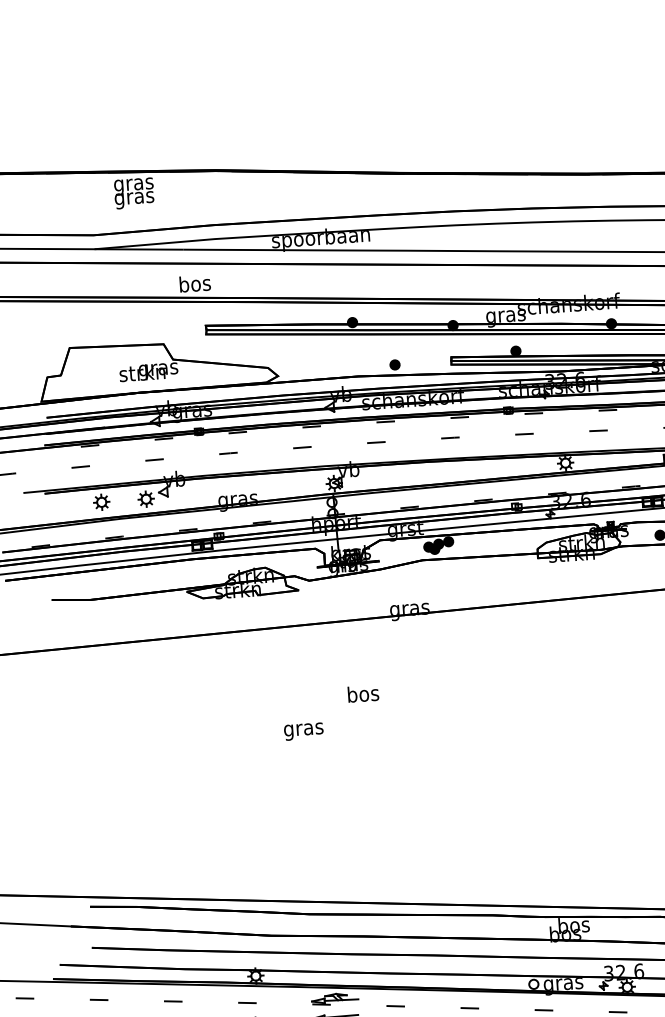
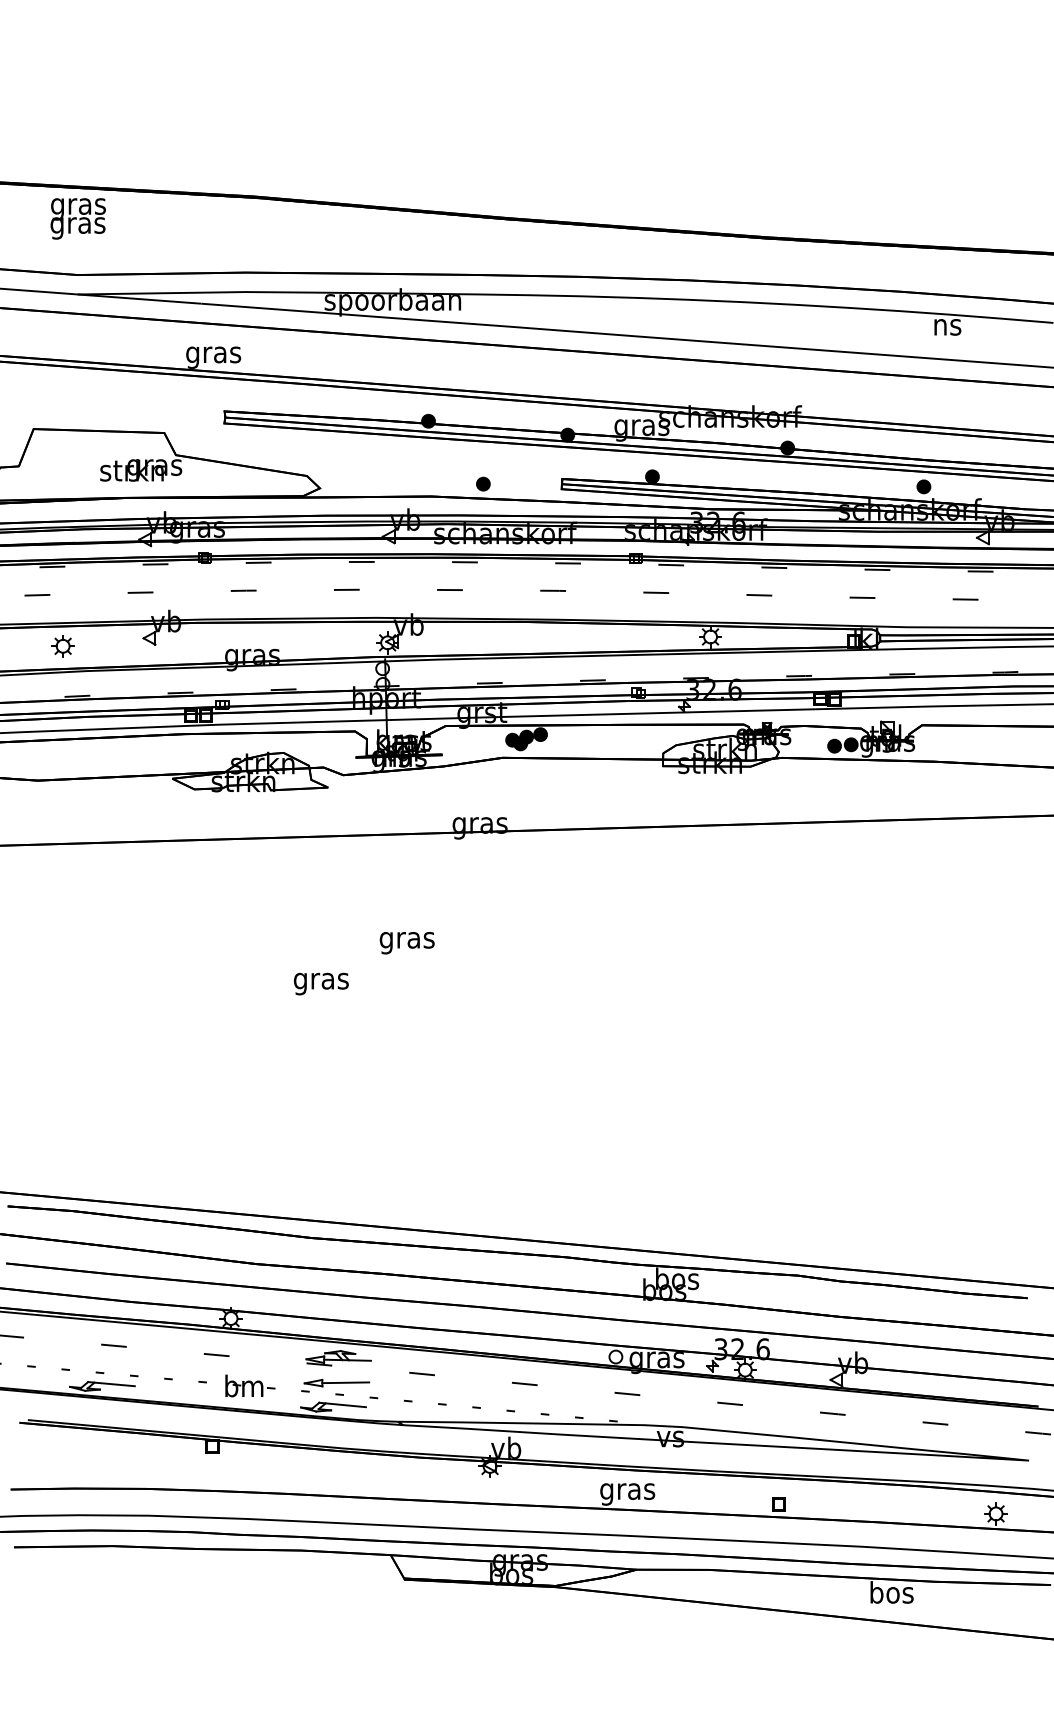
text: (133, 193) -> (77, 218), moved
text: (194, 285) -> (213, 354), bos -> gras
part: (145, 499) -> (124, 646), removed
text: (362, 696) -> (406, 940), bos -> gras

